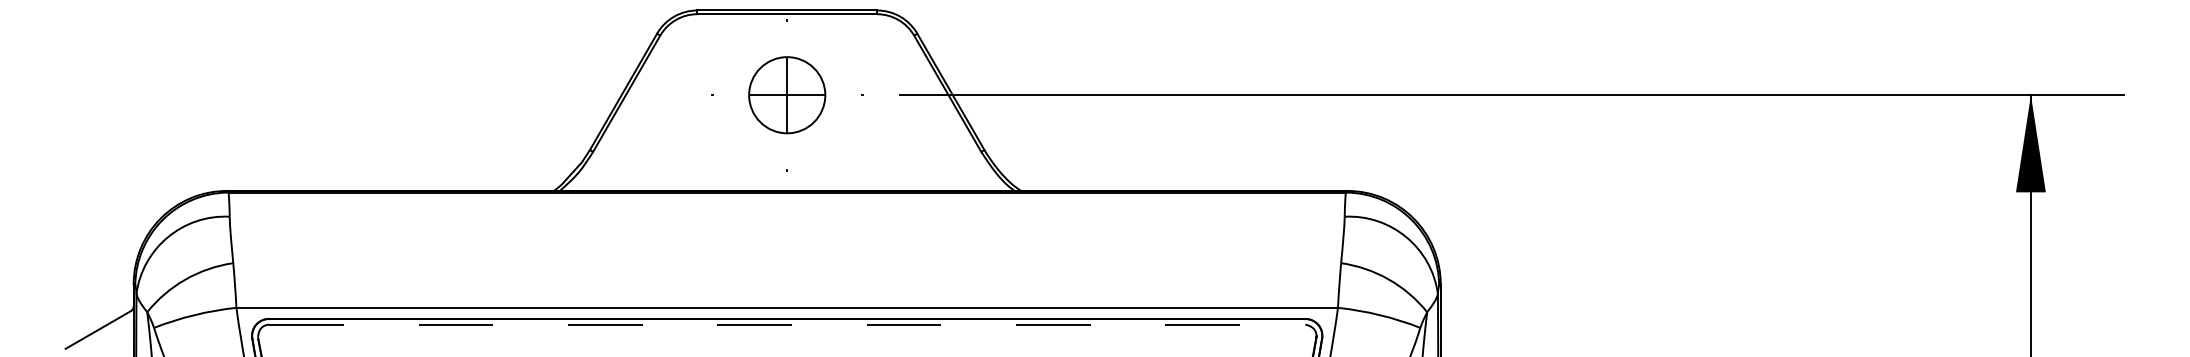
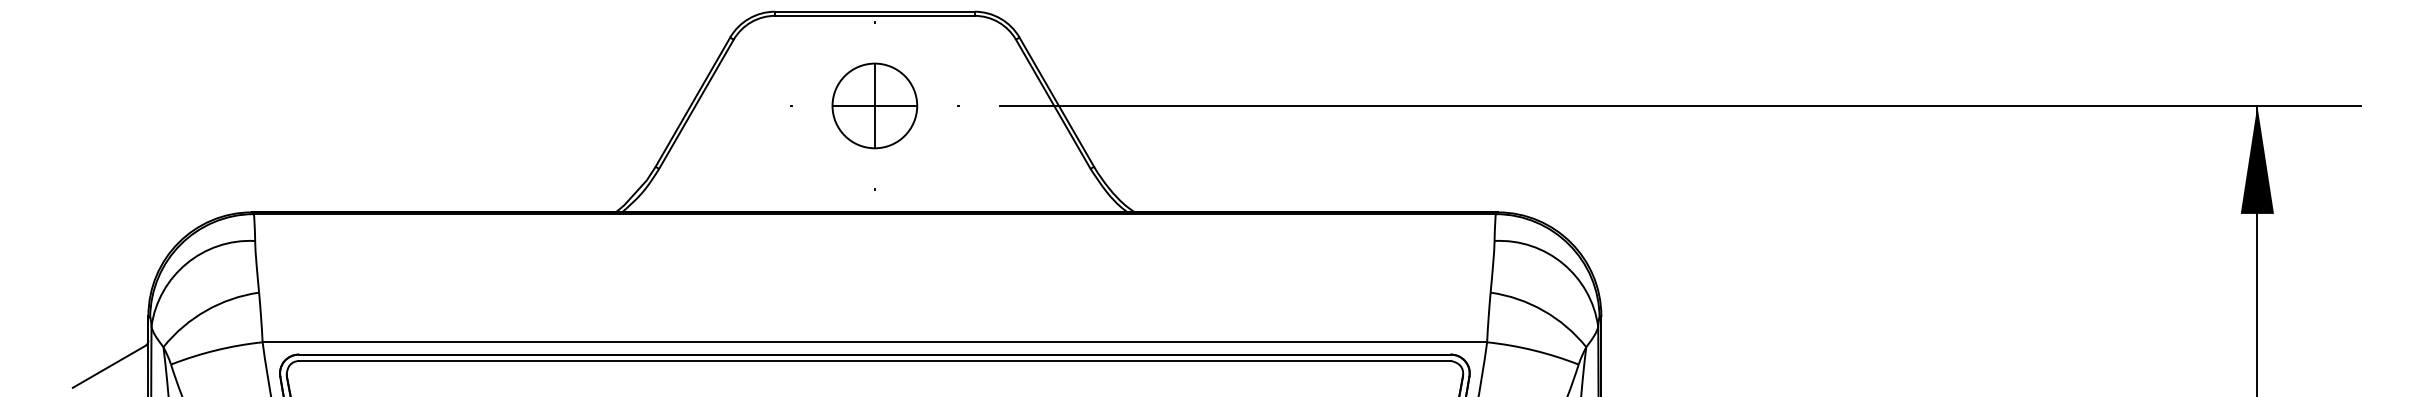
line: (787, 324) -> (875, 360), dashed -> solid

